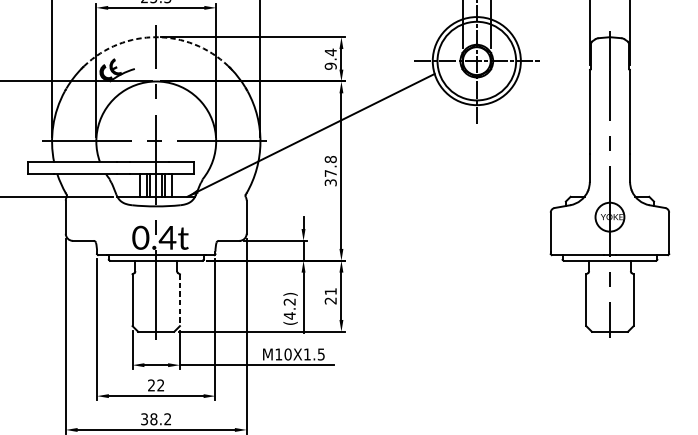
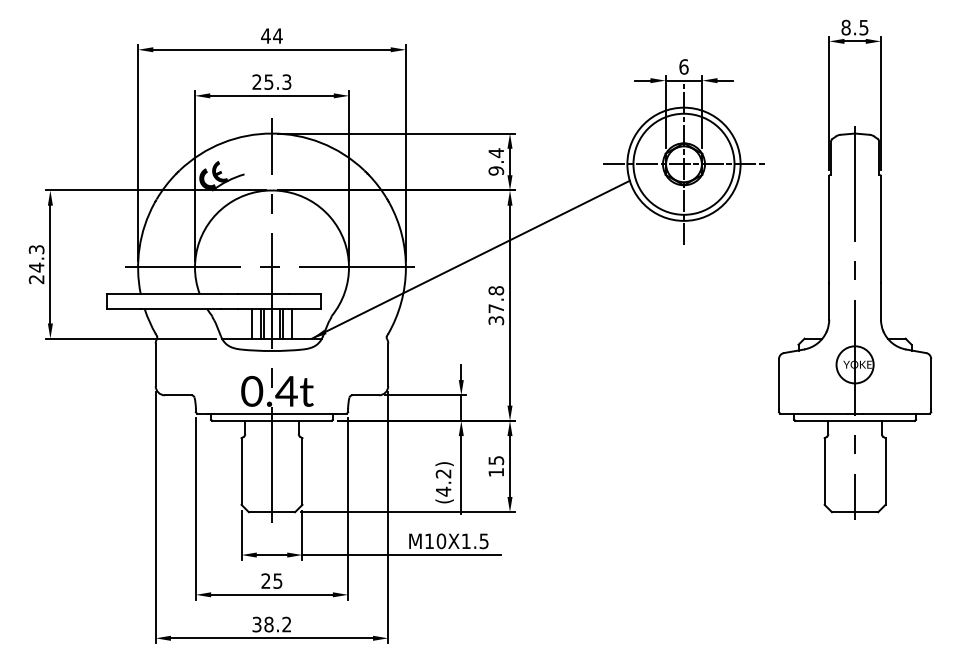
arc: (156, 37) -> (272, 133), dashed -> solid
text: (330, 296) -> (496, 466), 21 -> 15
line: (179, 300) -> (302, 472), dashed -> solid
text: (160, 384) -> (277, 580), 22 -> 25

